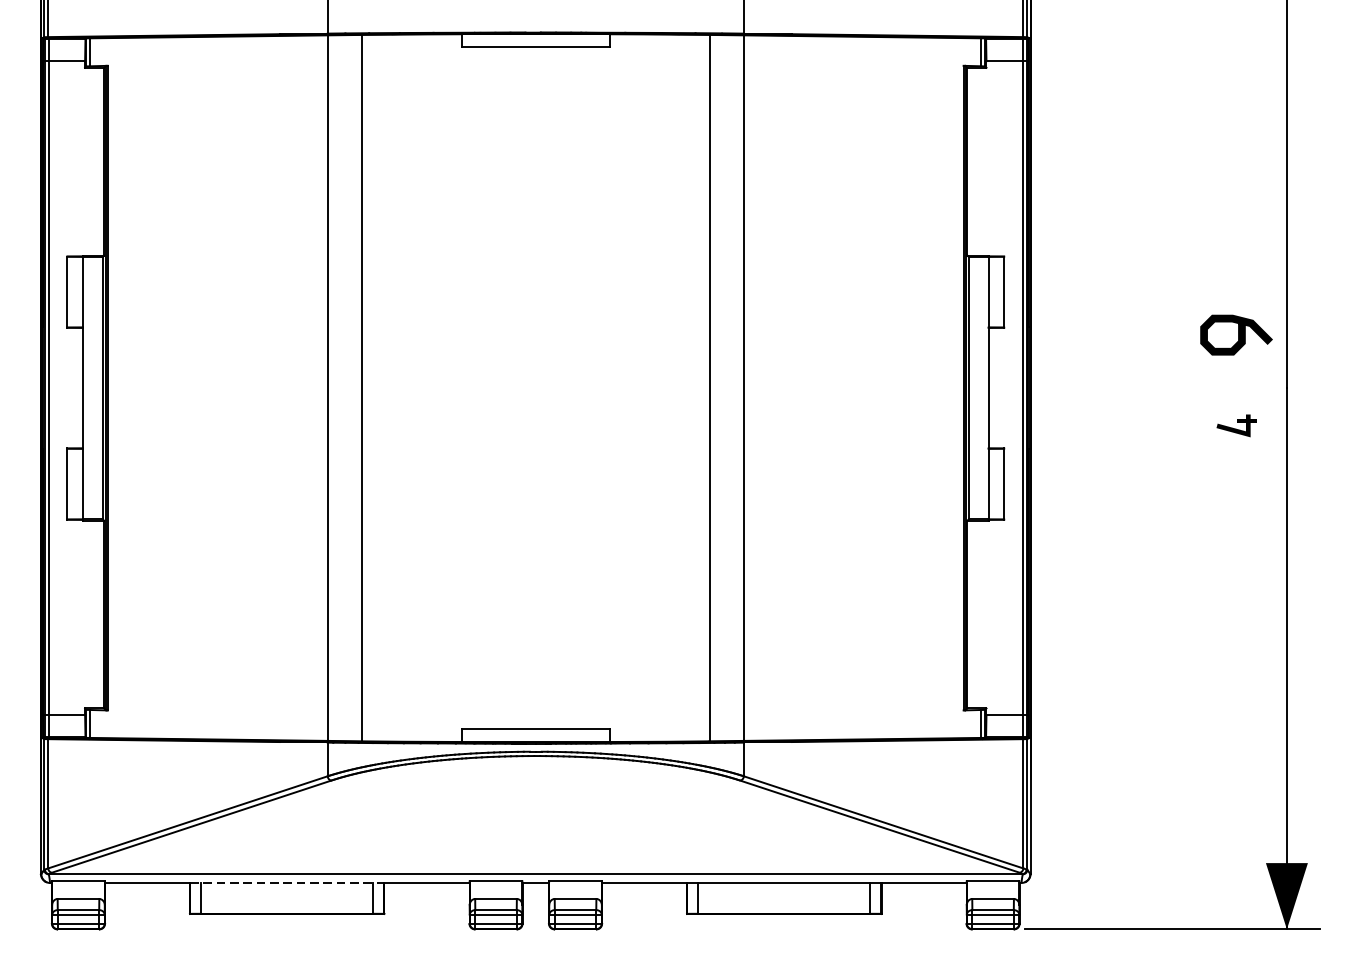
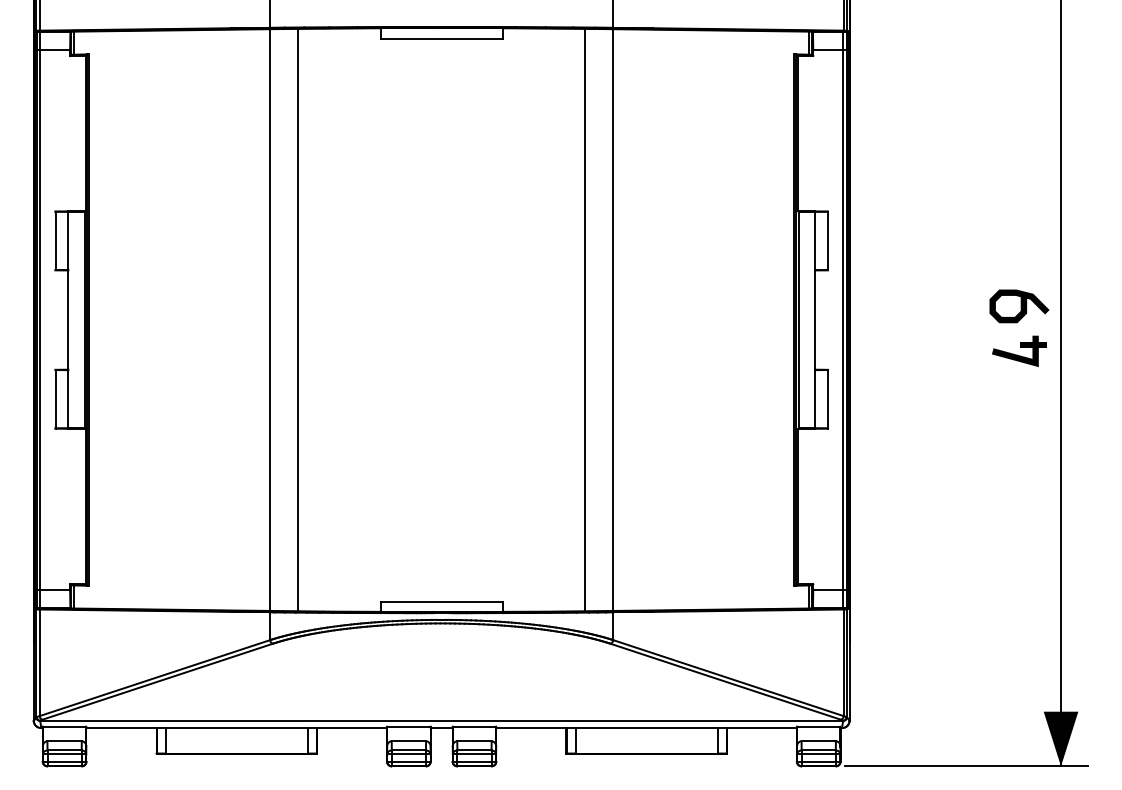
curve: (1237, 335) -> (1020, 306), moved
part: (1236, 425) -> (1019, 350), size x1.67
line: (288, 883) -> (237, 728), dashed -> solid

